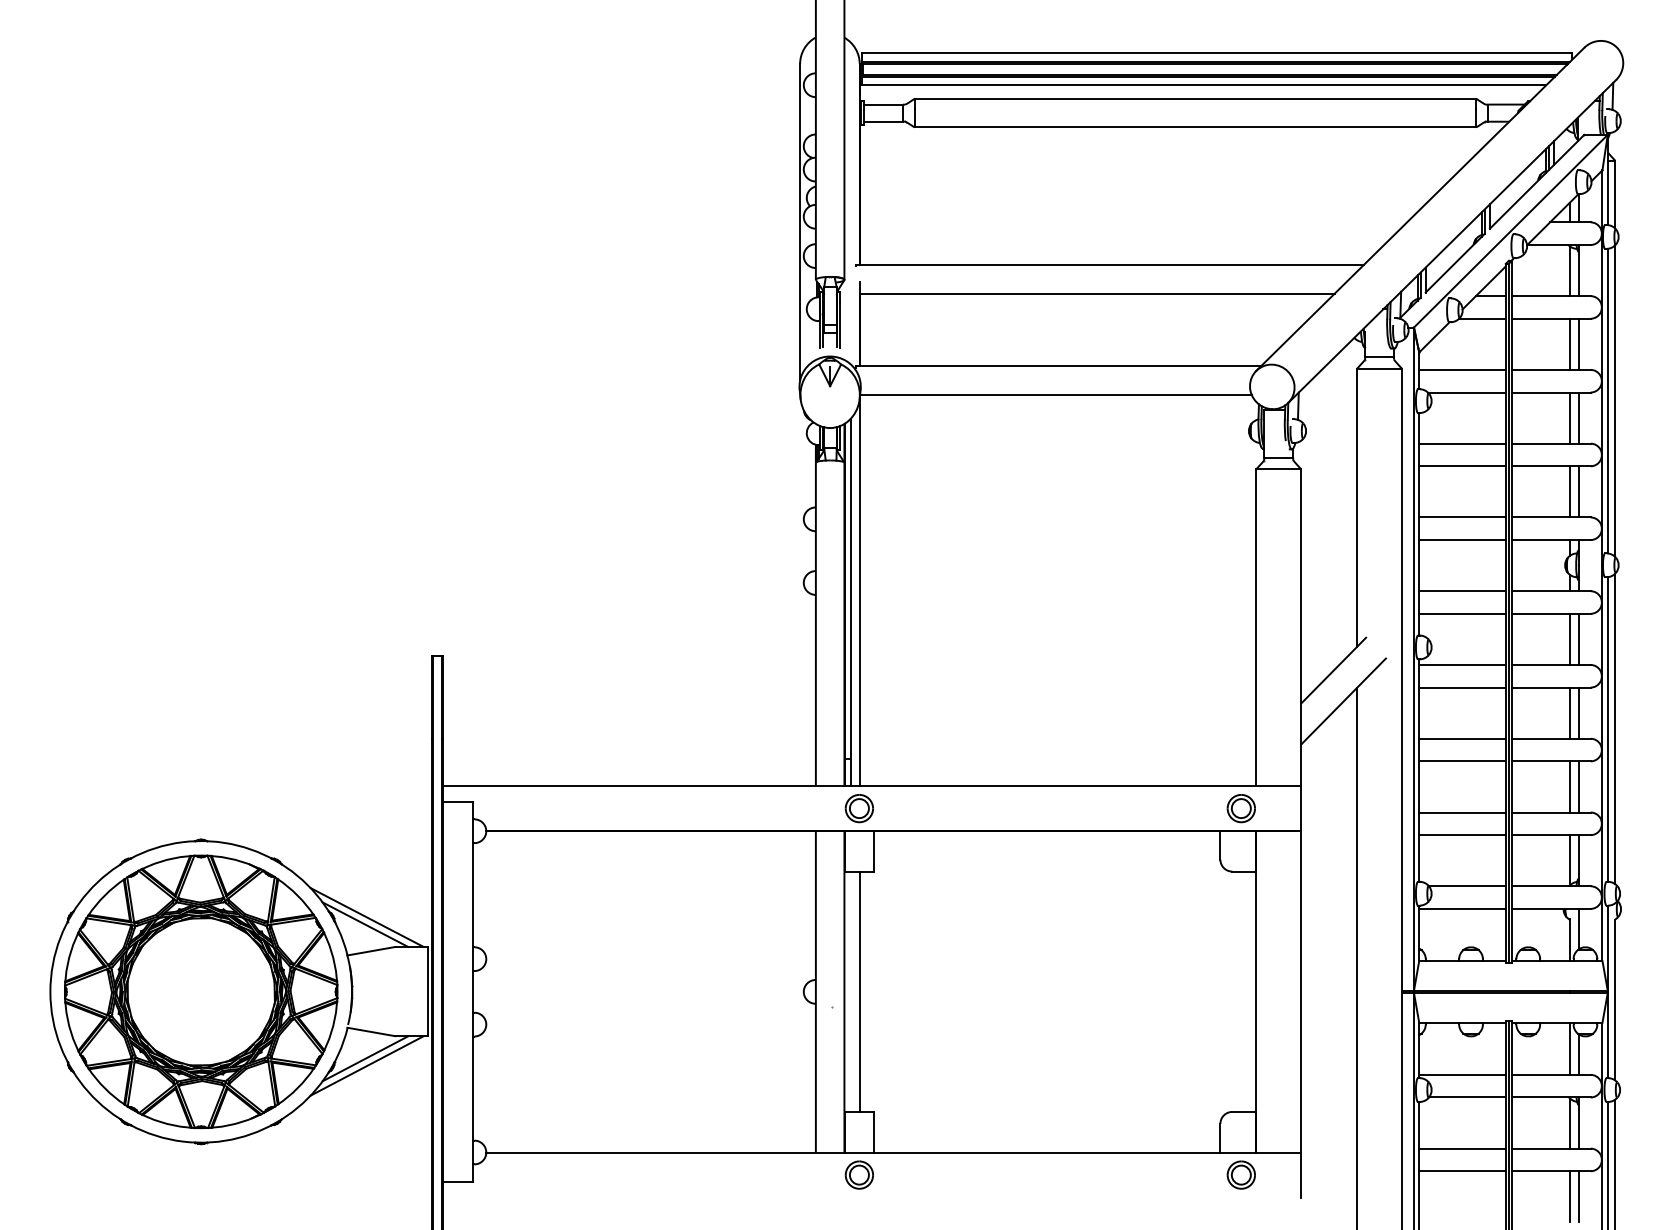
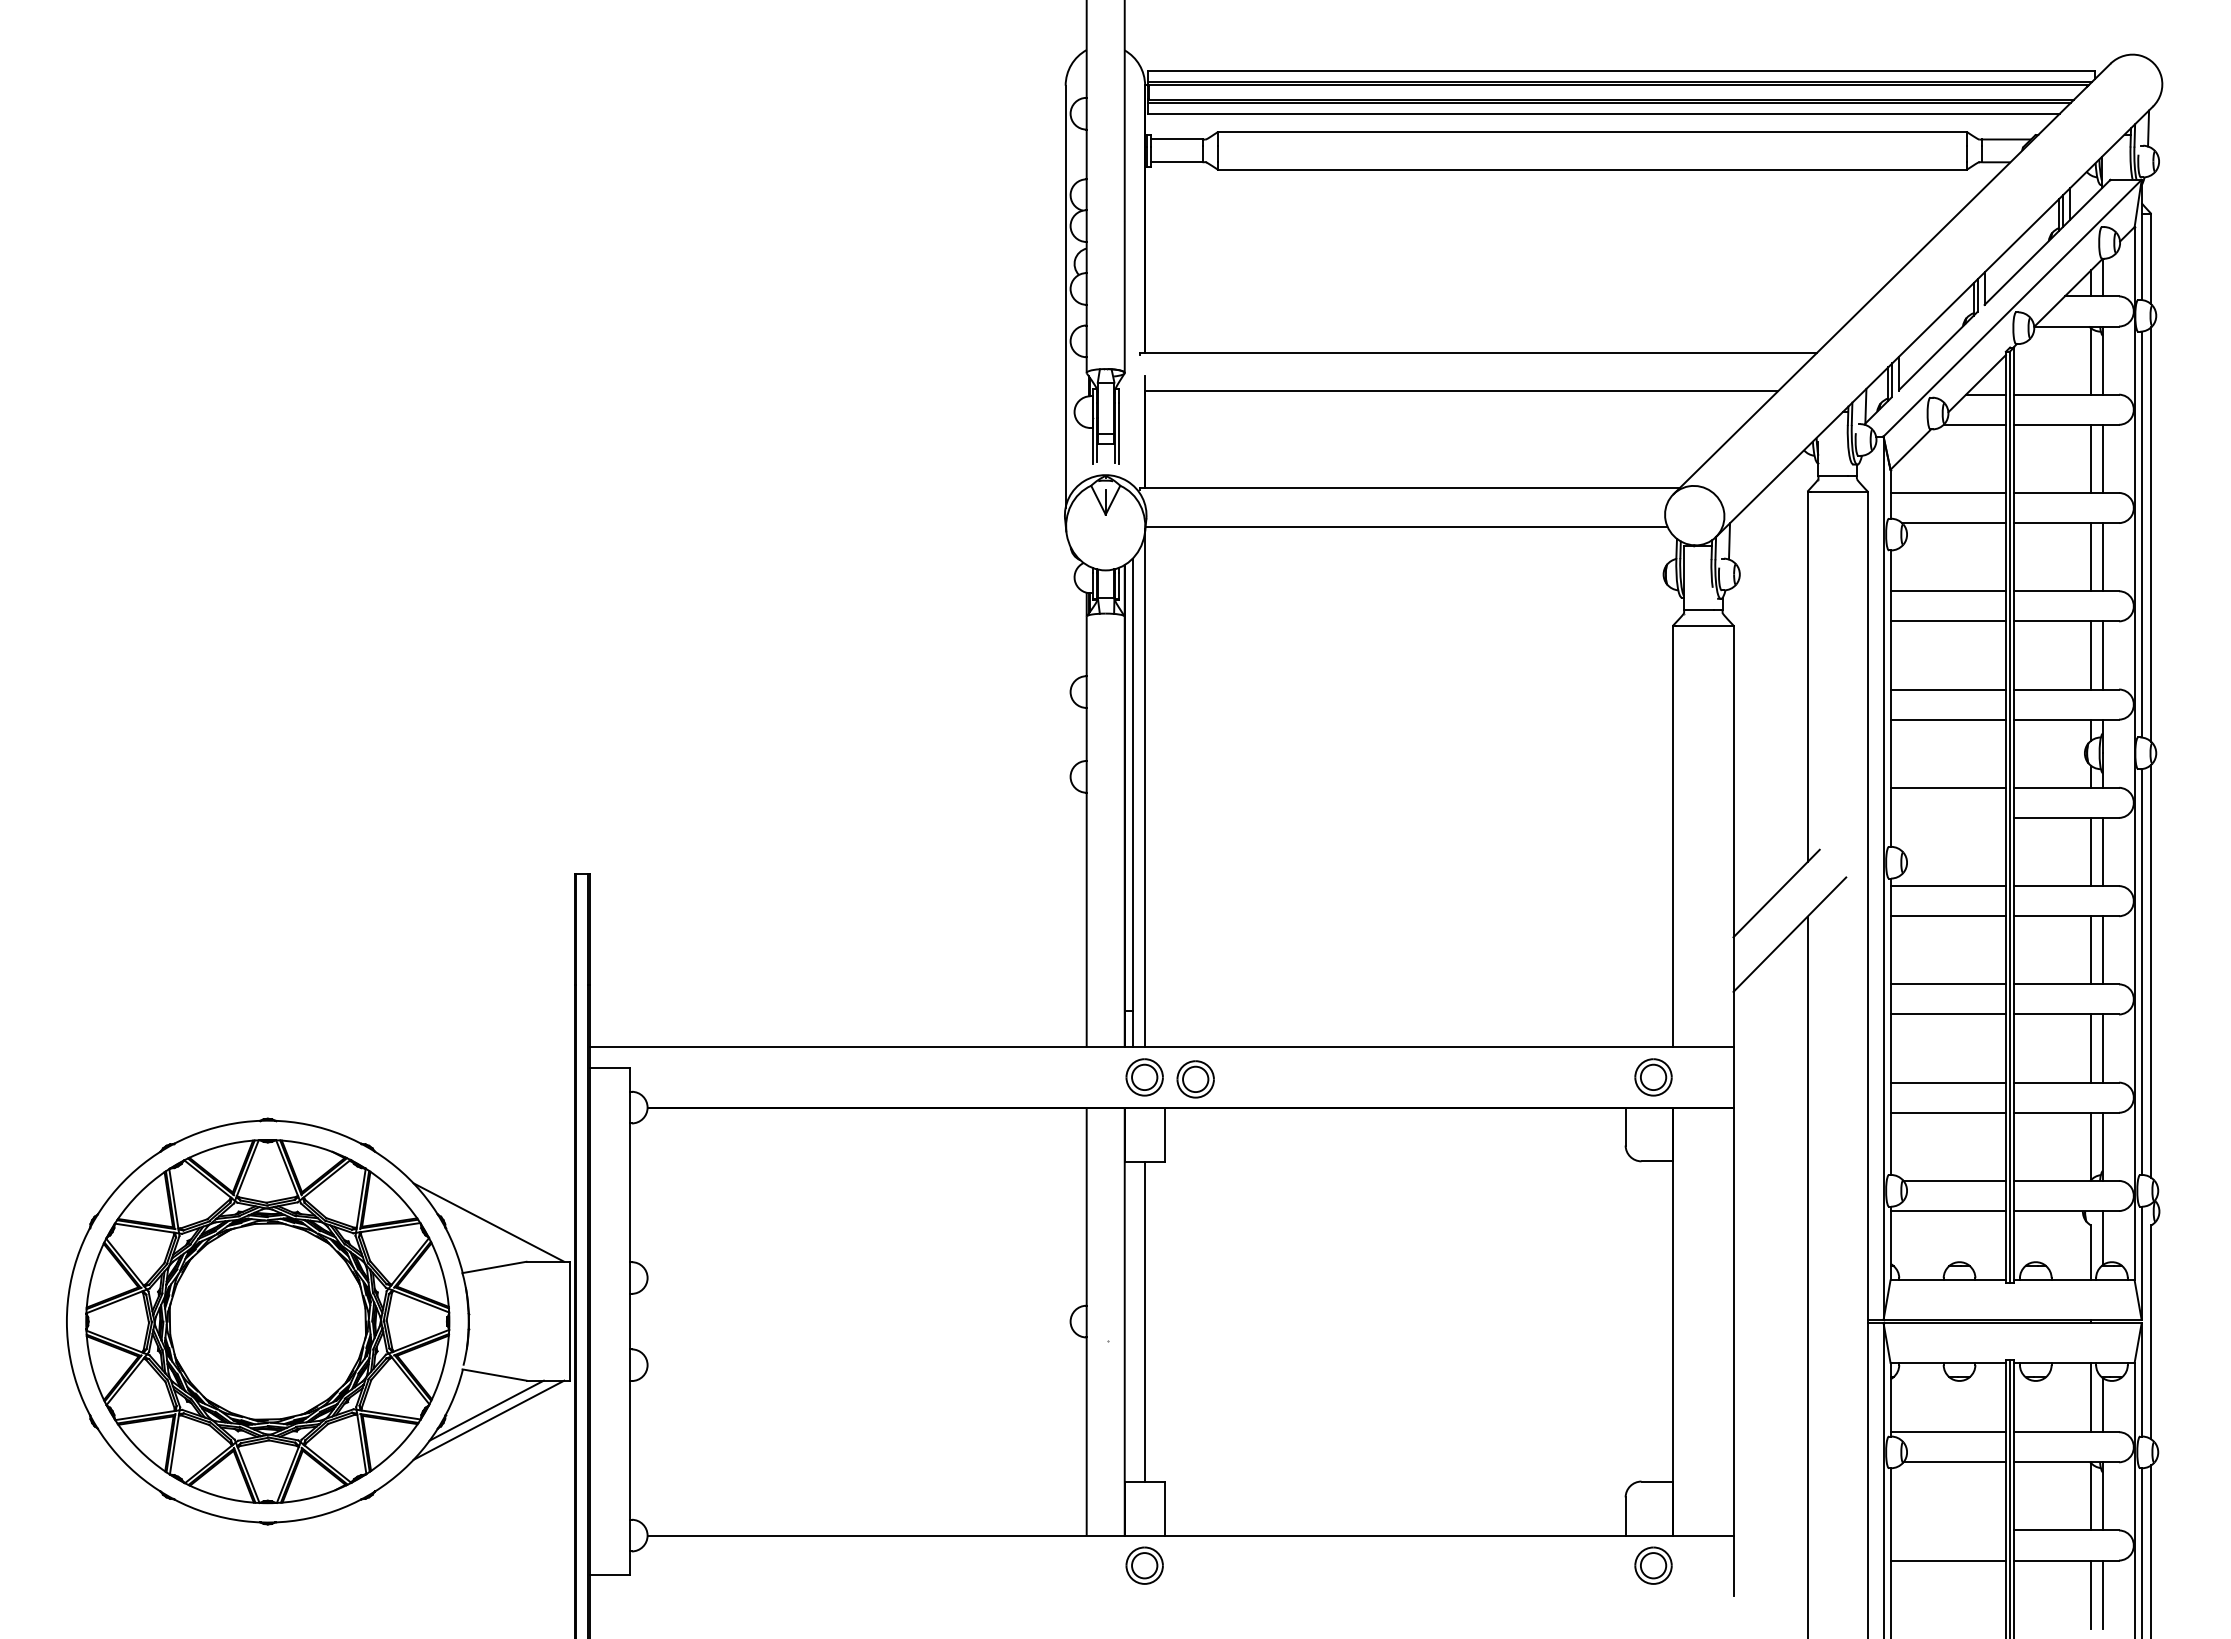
line: (1461, 613) -> (1947, 817), removed
part: (897, 810) -> (1195, 1079), added
line: (365, 924) -> (486, 1231), removed
line: (1461, 1148) -> (1947, 1530), removed

